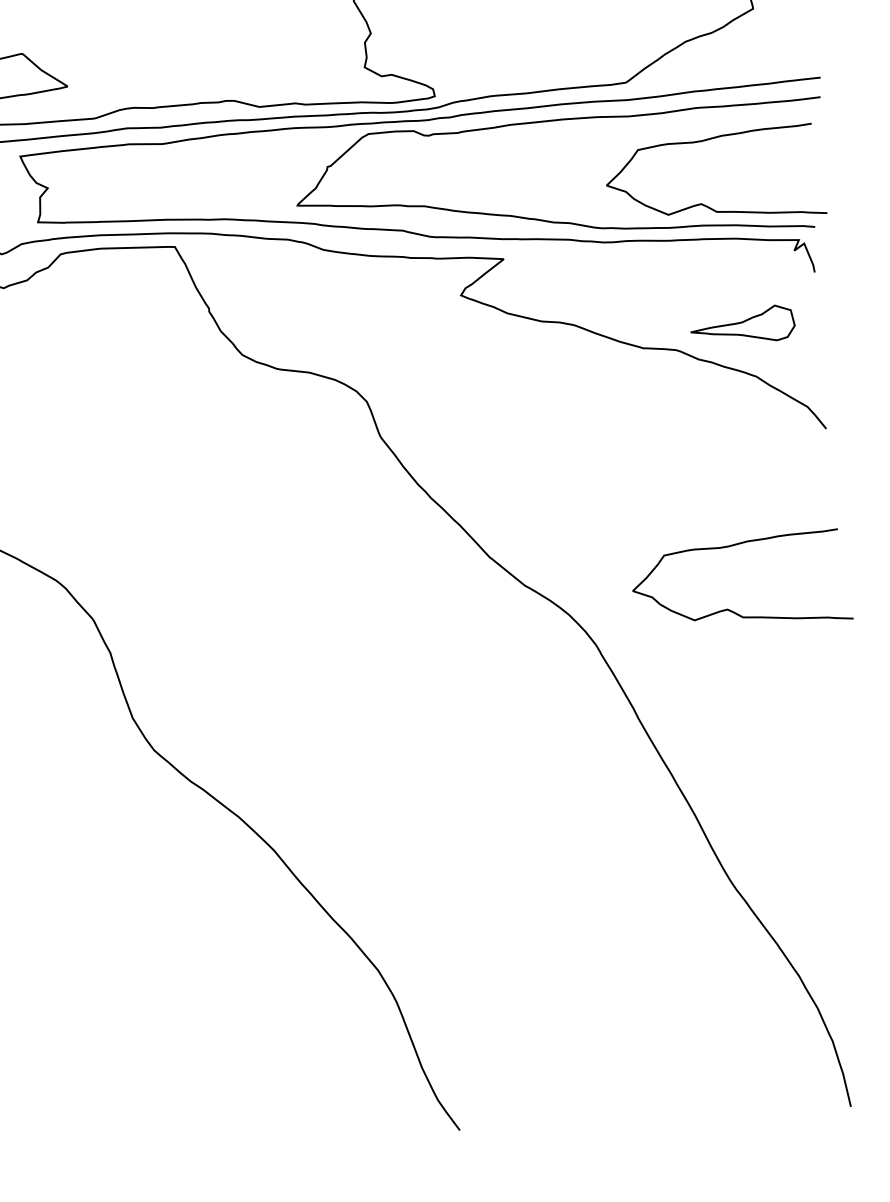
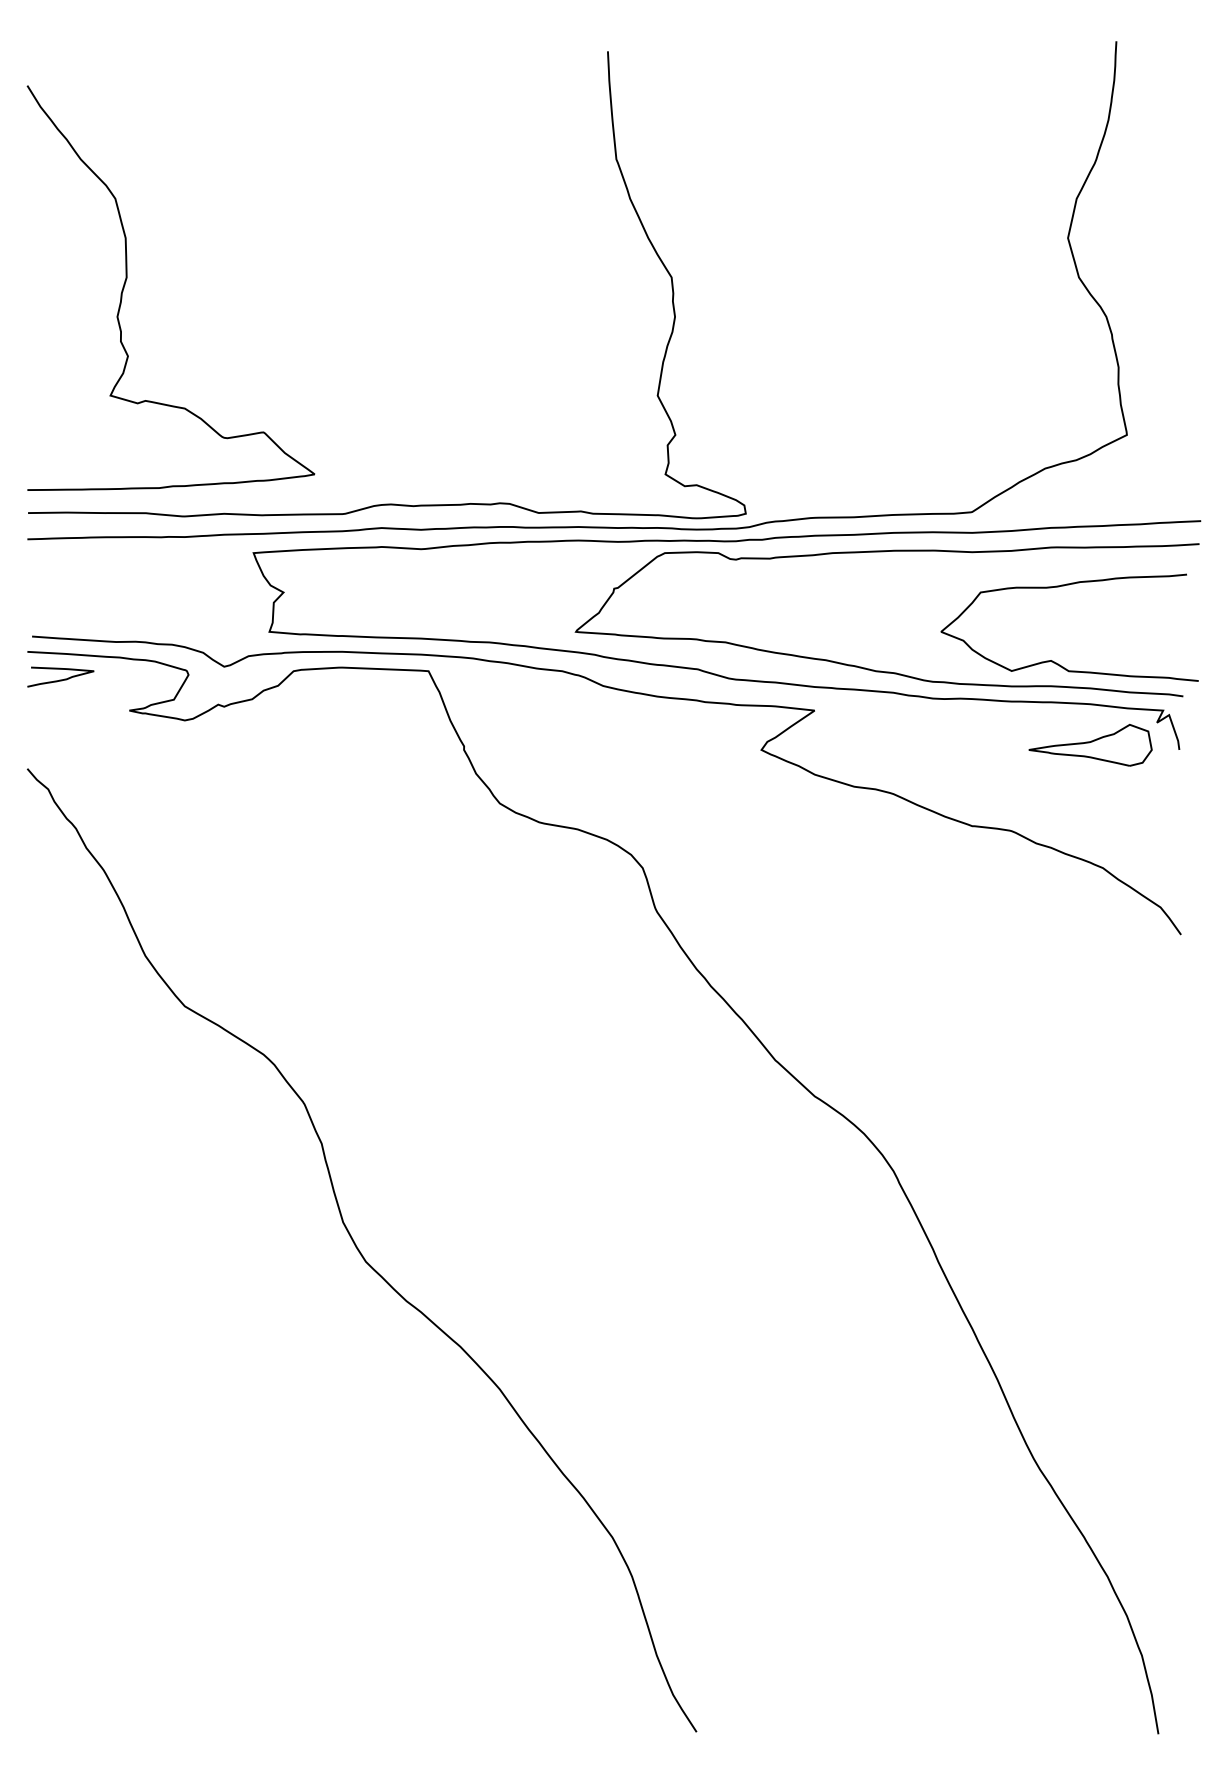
part: (742, 324) -> (1090, 744), moved
curve: (728, 609) -> (1052, 1139), removed

